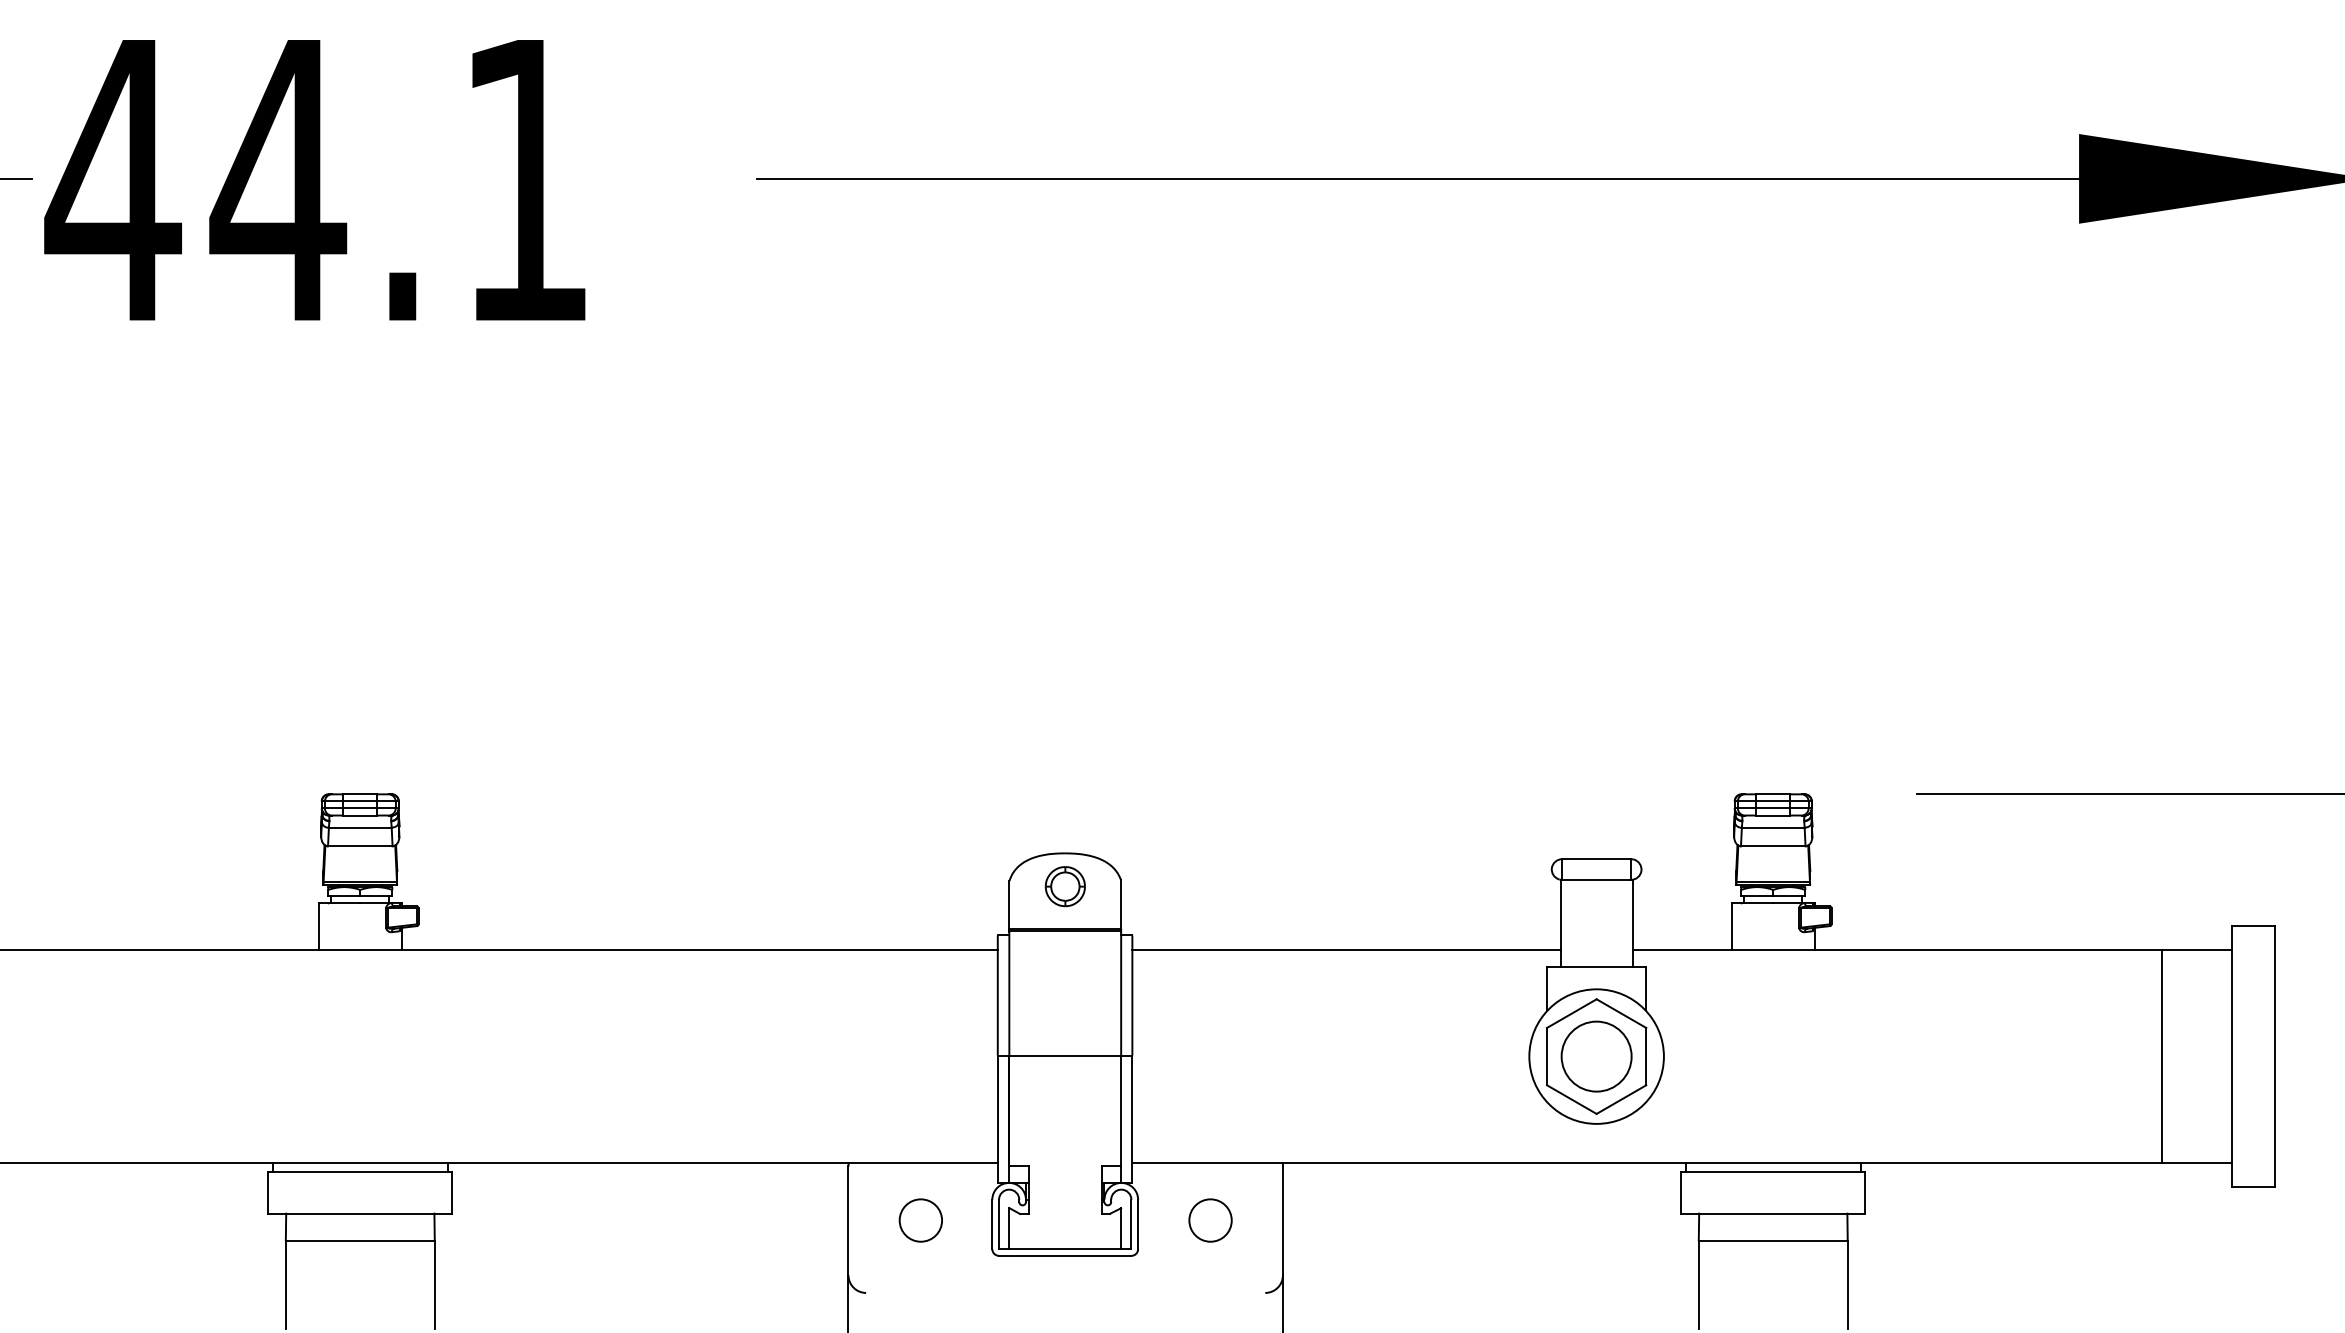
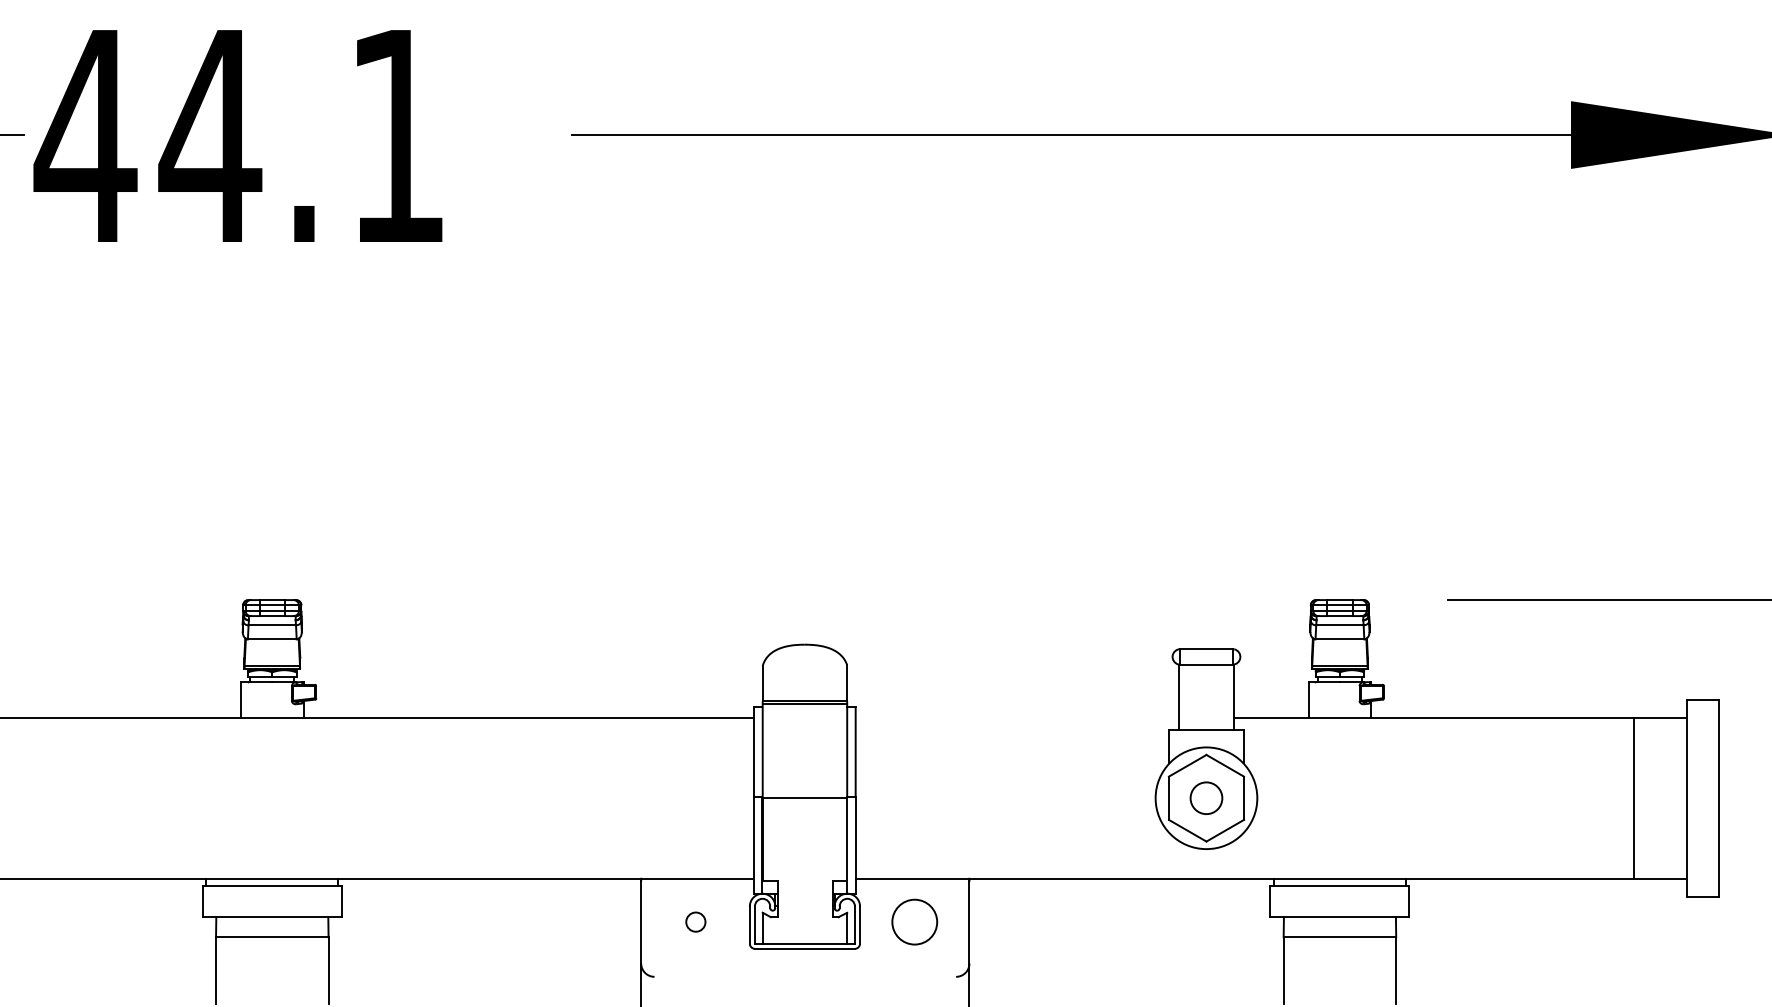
part: (1064, 886) -> (804, 669), removed
line: (1346, 950) -> (1017, 718), removed
circle: (1596, 1056) -> (1206, 798), size x0.6
circle: (920, 1220) -> (695, 922), size x0.6
circle: (1210, 1220) -> (914, 922), size x1.4

